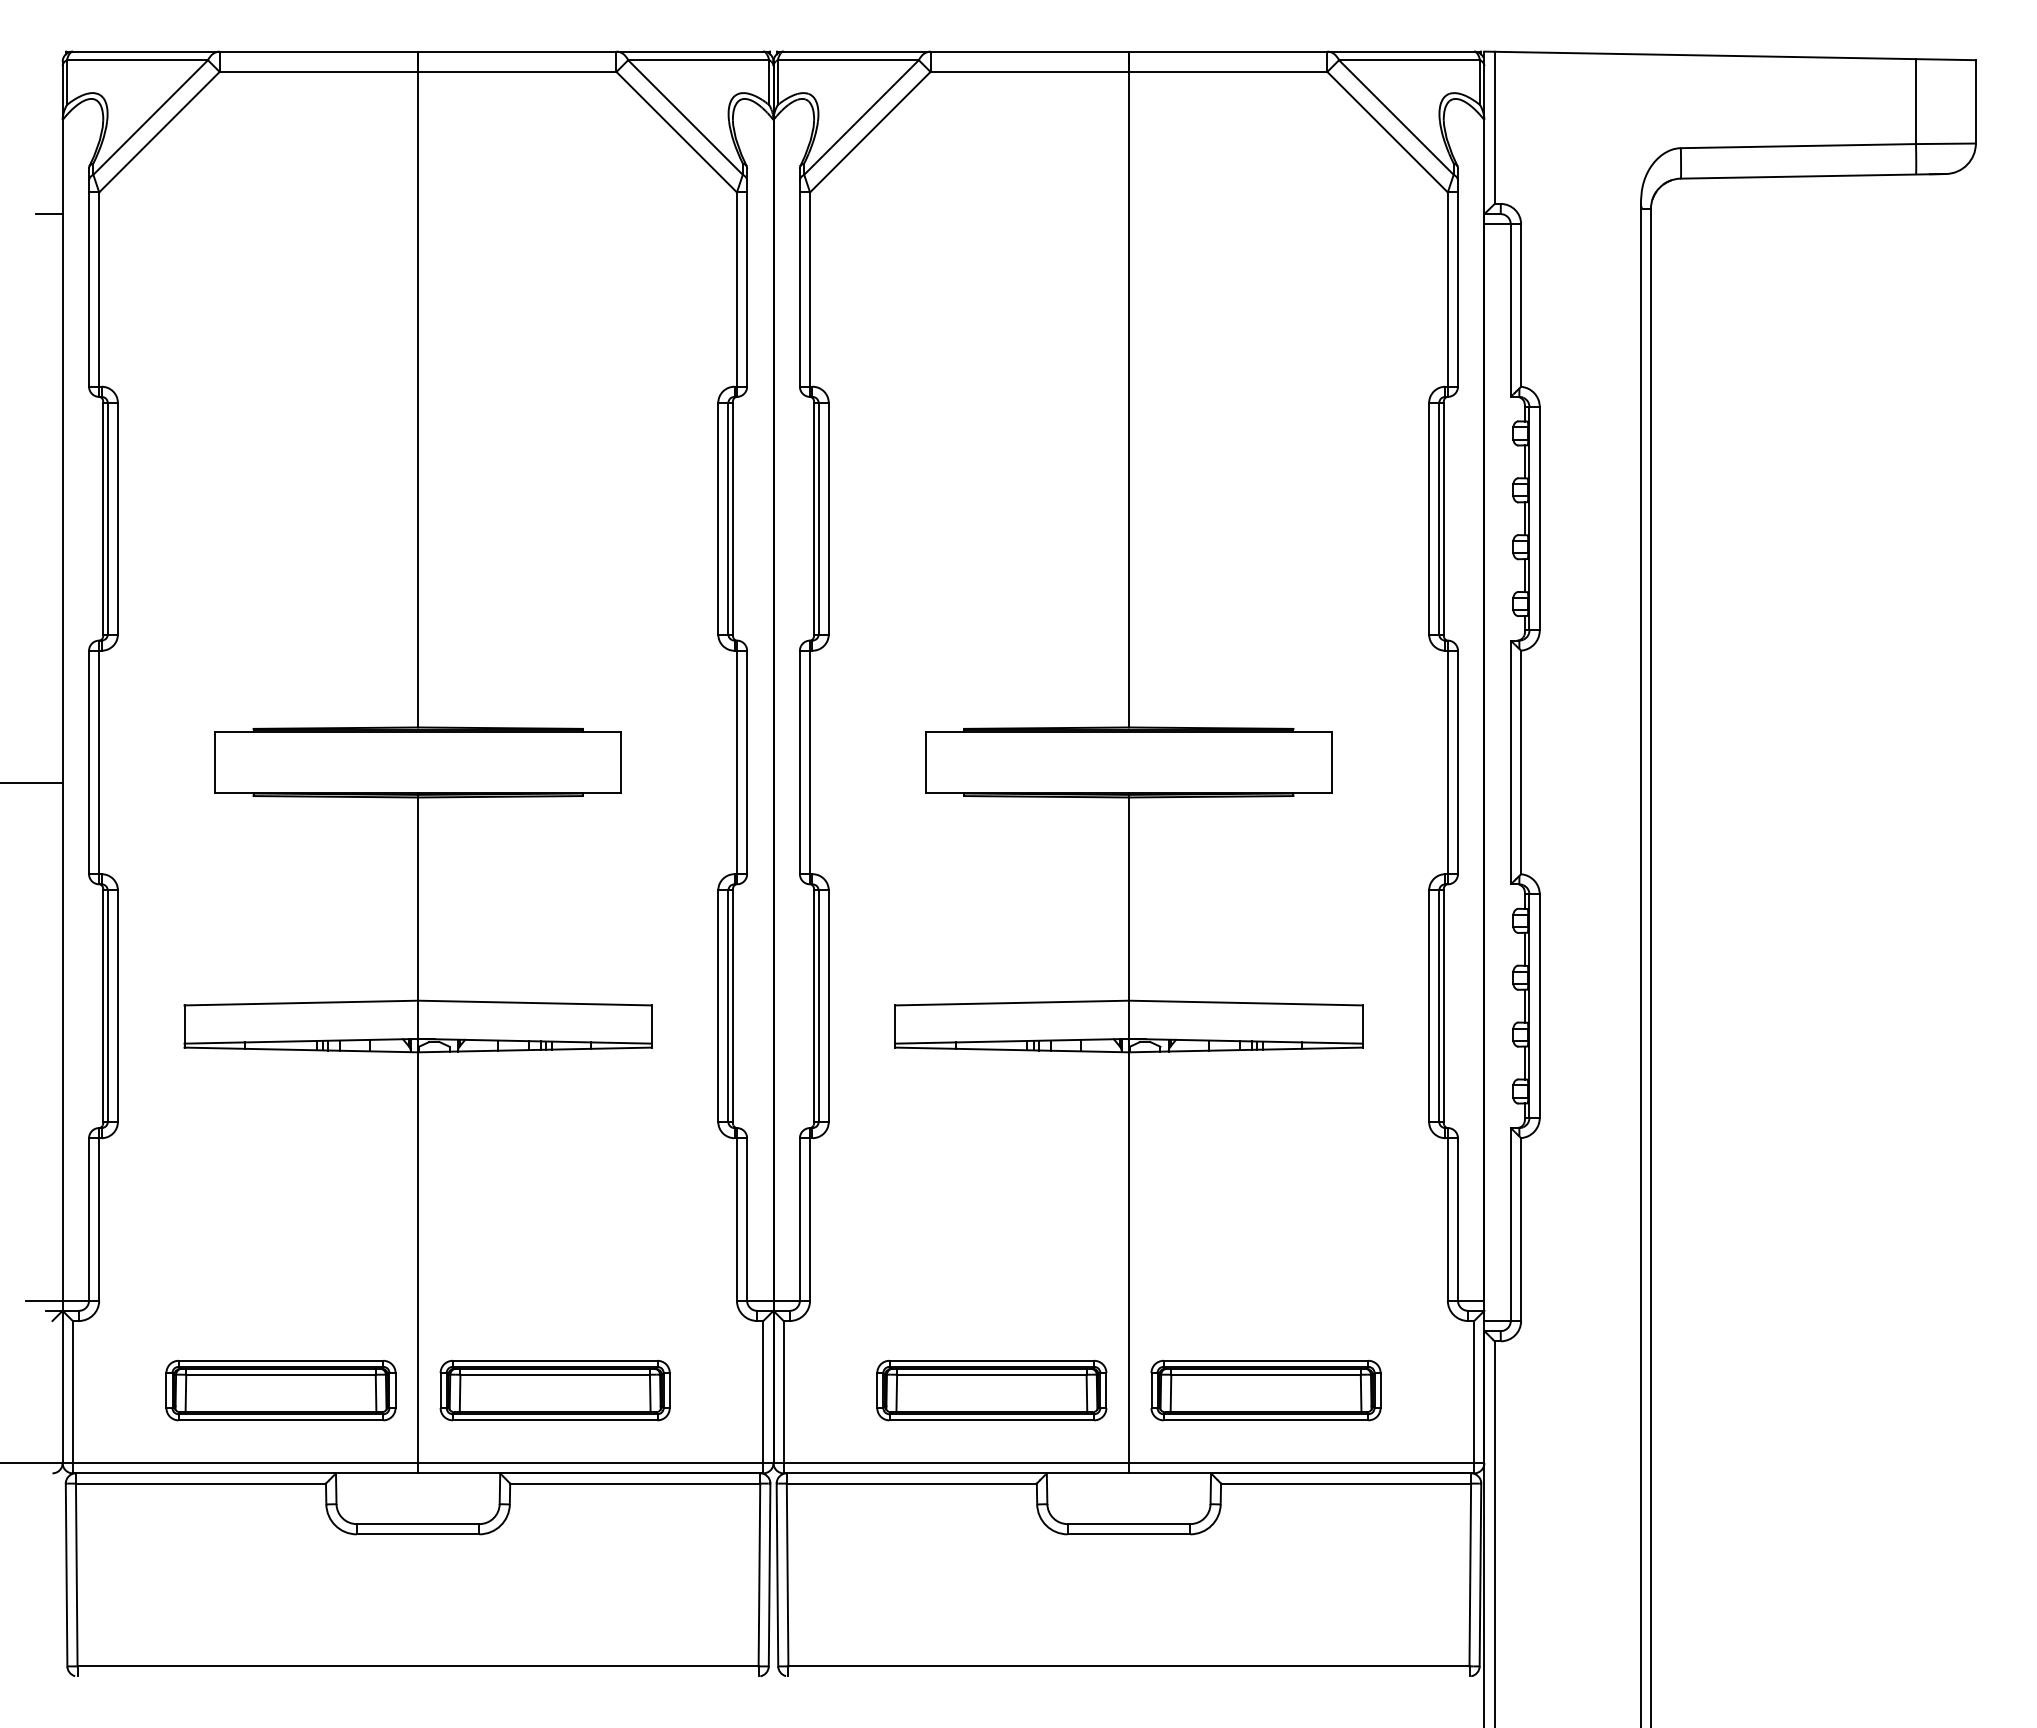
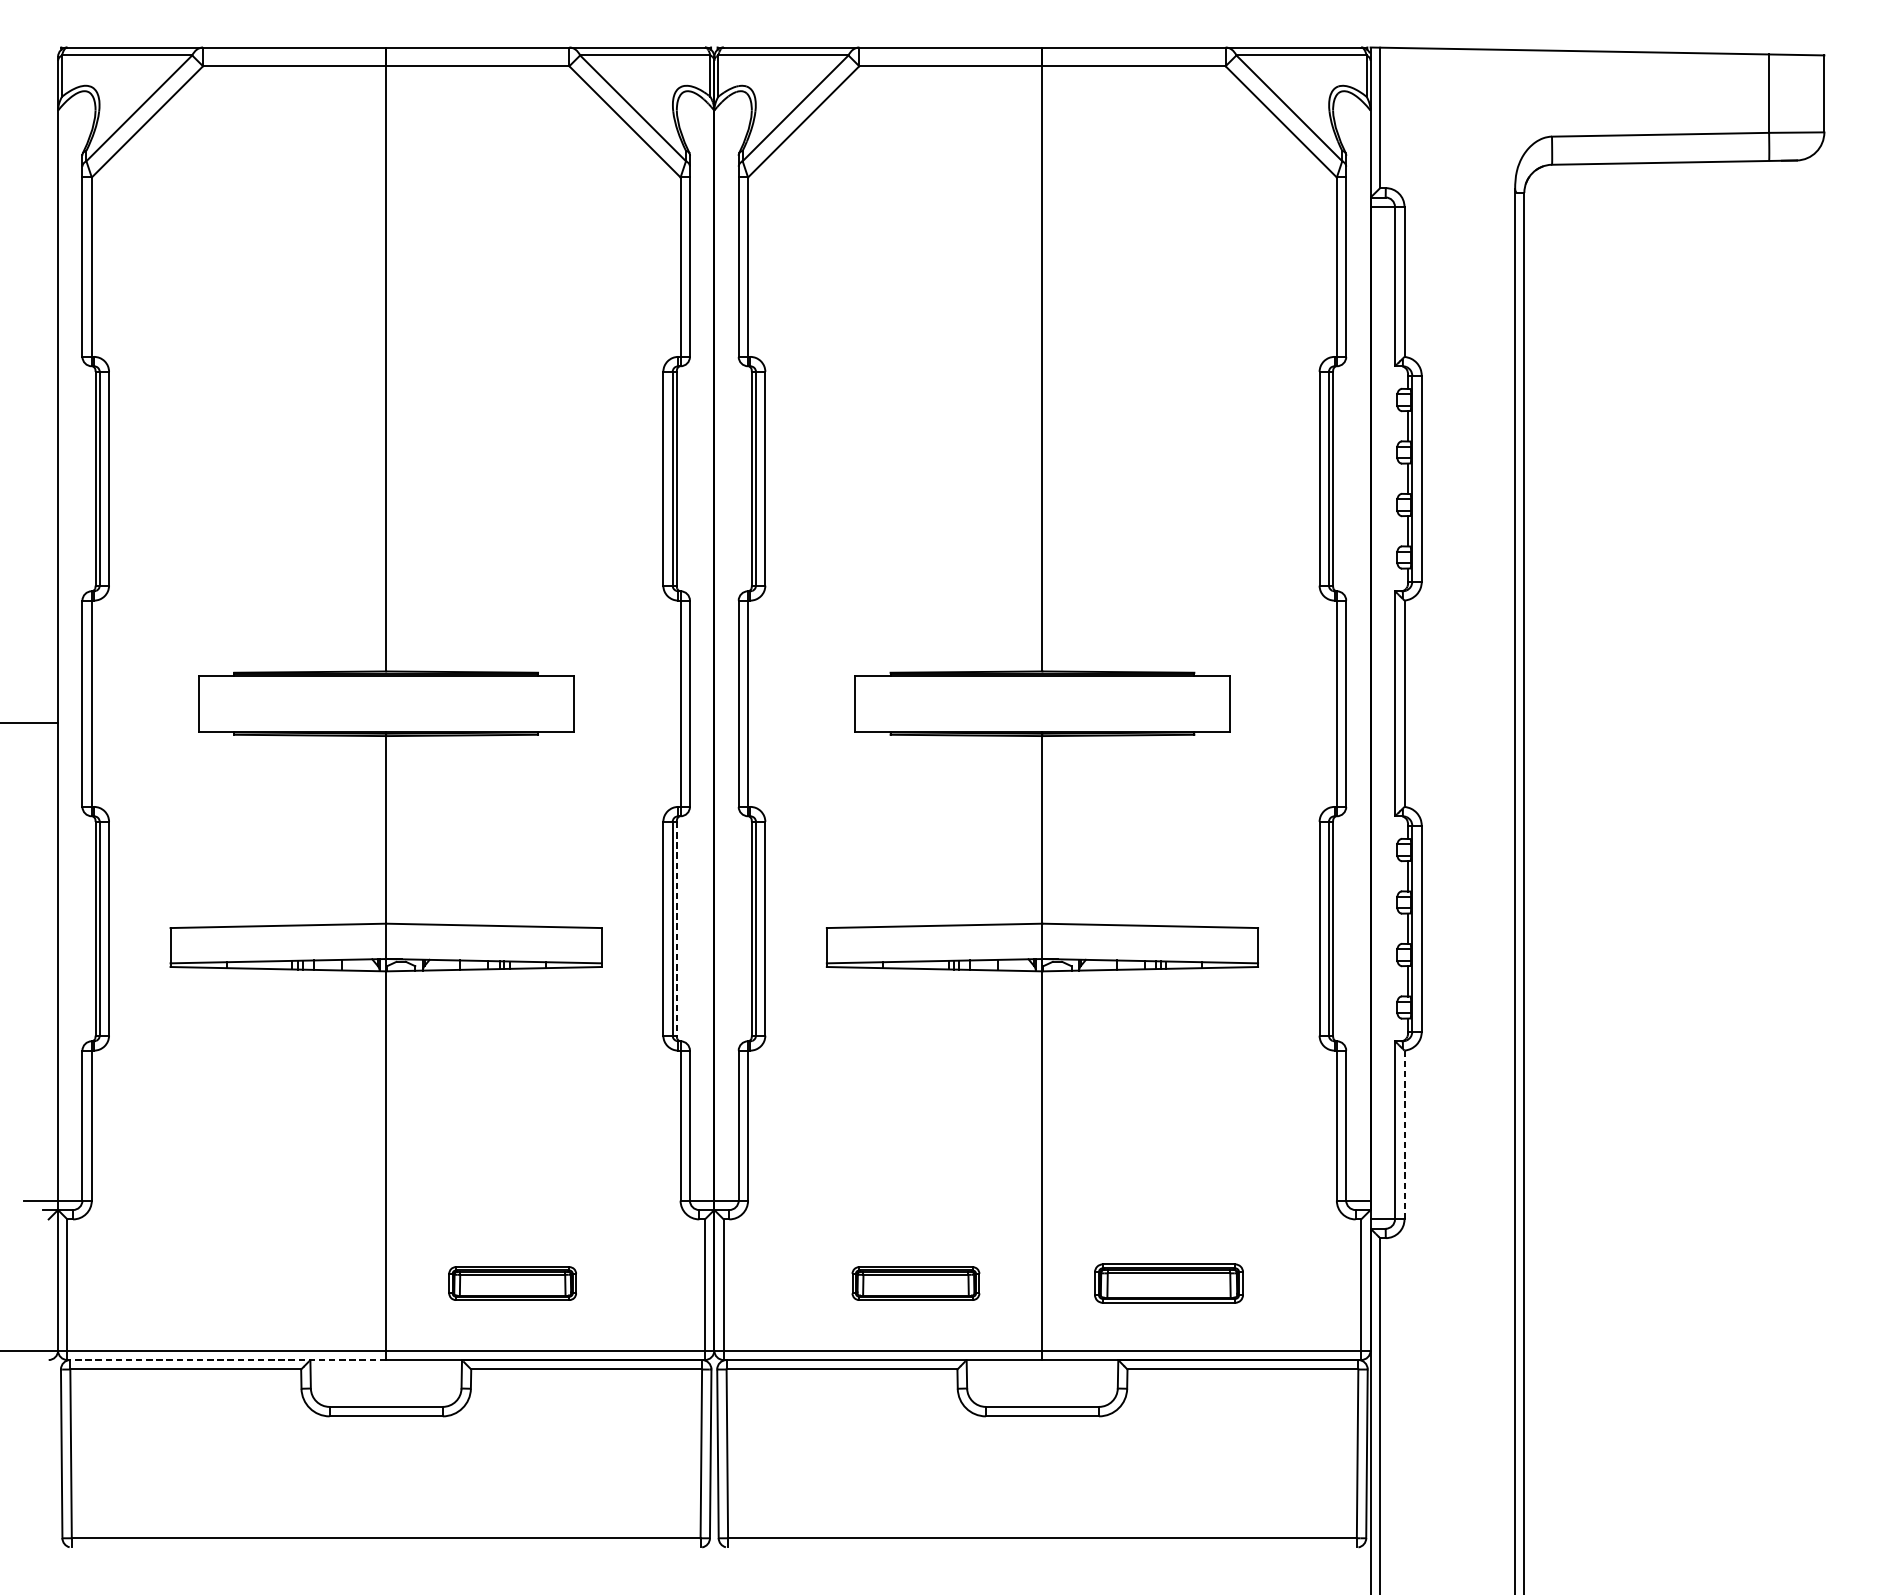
line: (49, 214) -> (45, 197), removed
line: (732, 1006) -> (676, 929), solid -> dashed
line: (1521, 1230) -> (1404, 1135), solid -> dashed
part: (280, 1390) -> (259, 1283), removed
part: (554, 1390) -> (512, 1283), size x0.6
part: (991, 1390) -> (915, 1283), size x0.6
part: (1265, 1390) -> (1168, 1283), size x0.7
line: (245, 1473) -> (226, 1360), solid -> dashed

